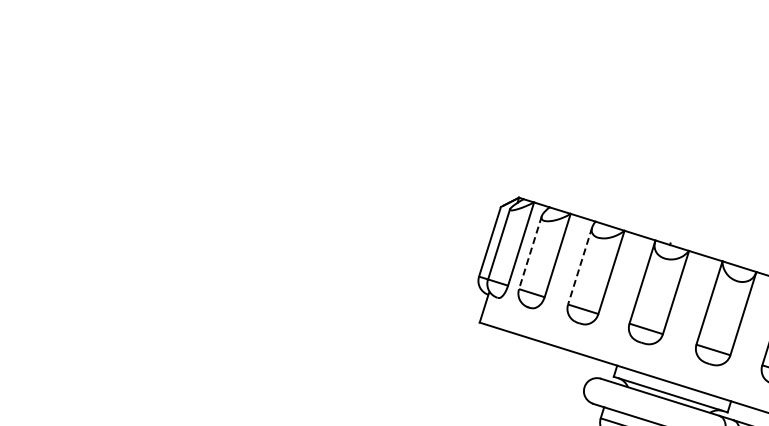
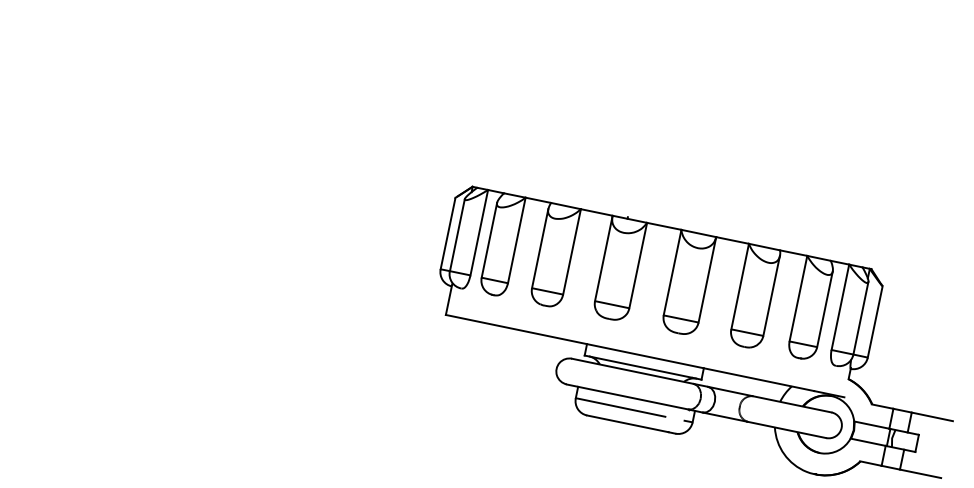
line: (530, 252) -> (489, 240), dashed -> solid
line: (580, 266) -> (540, 249), dashed -> solid

